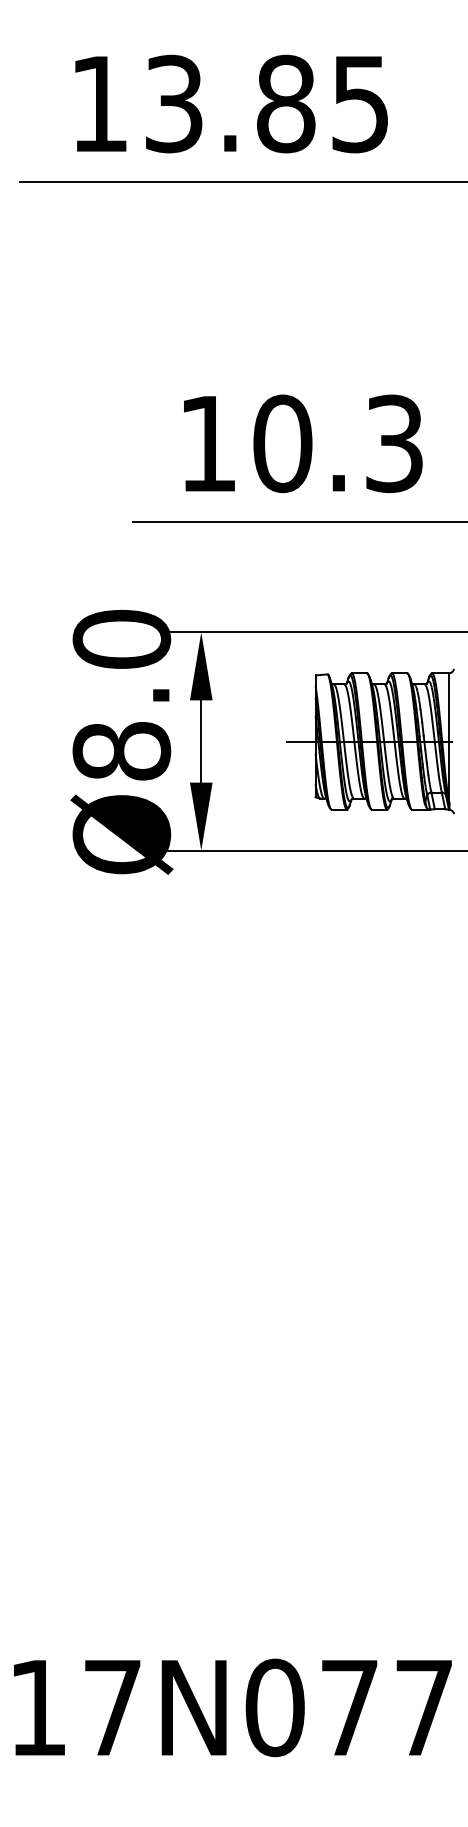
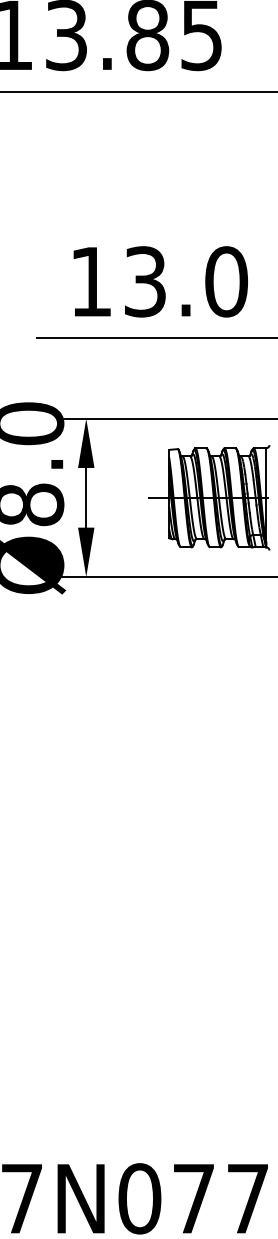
text: (338, 443) -> (185, 281), 10.3 -> 13.0

